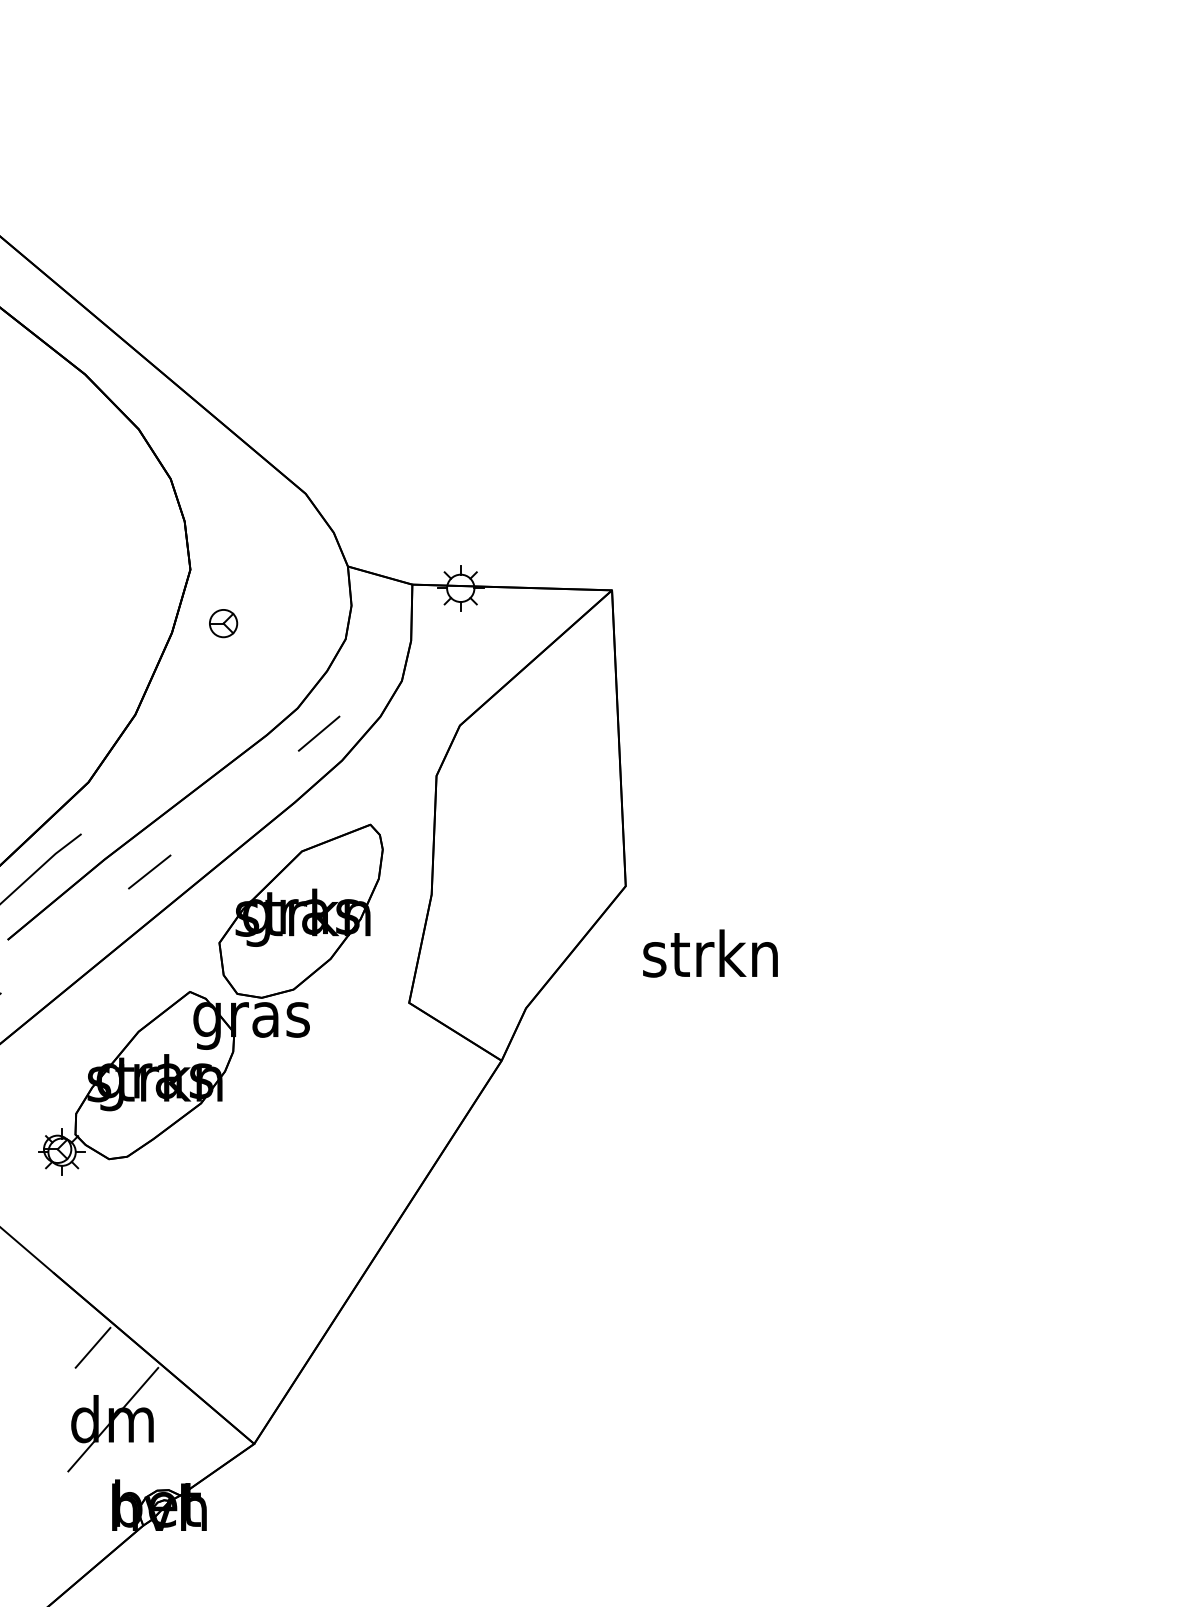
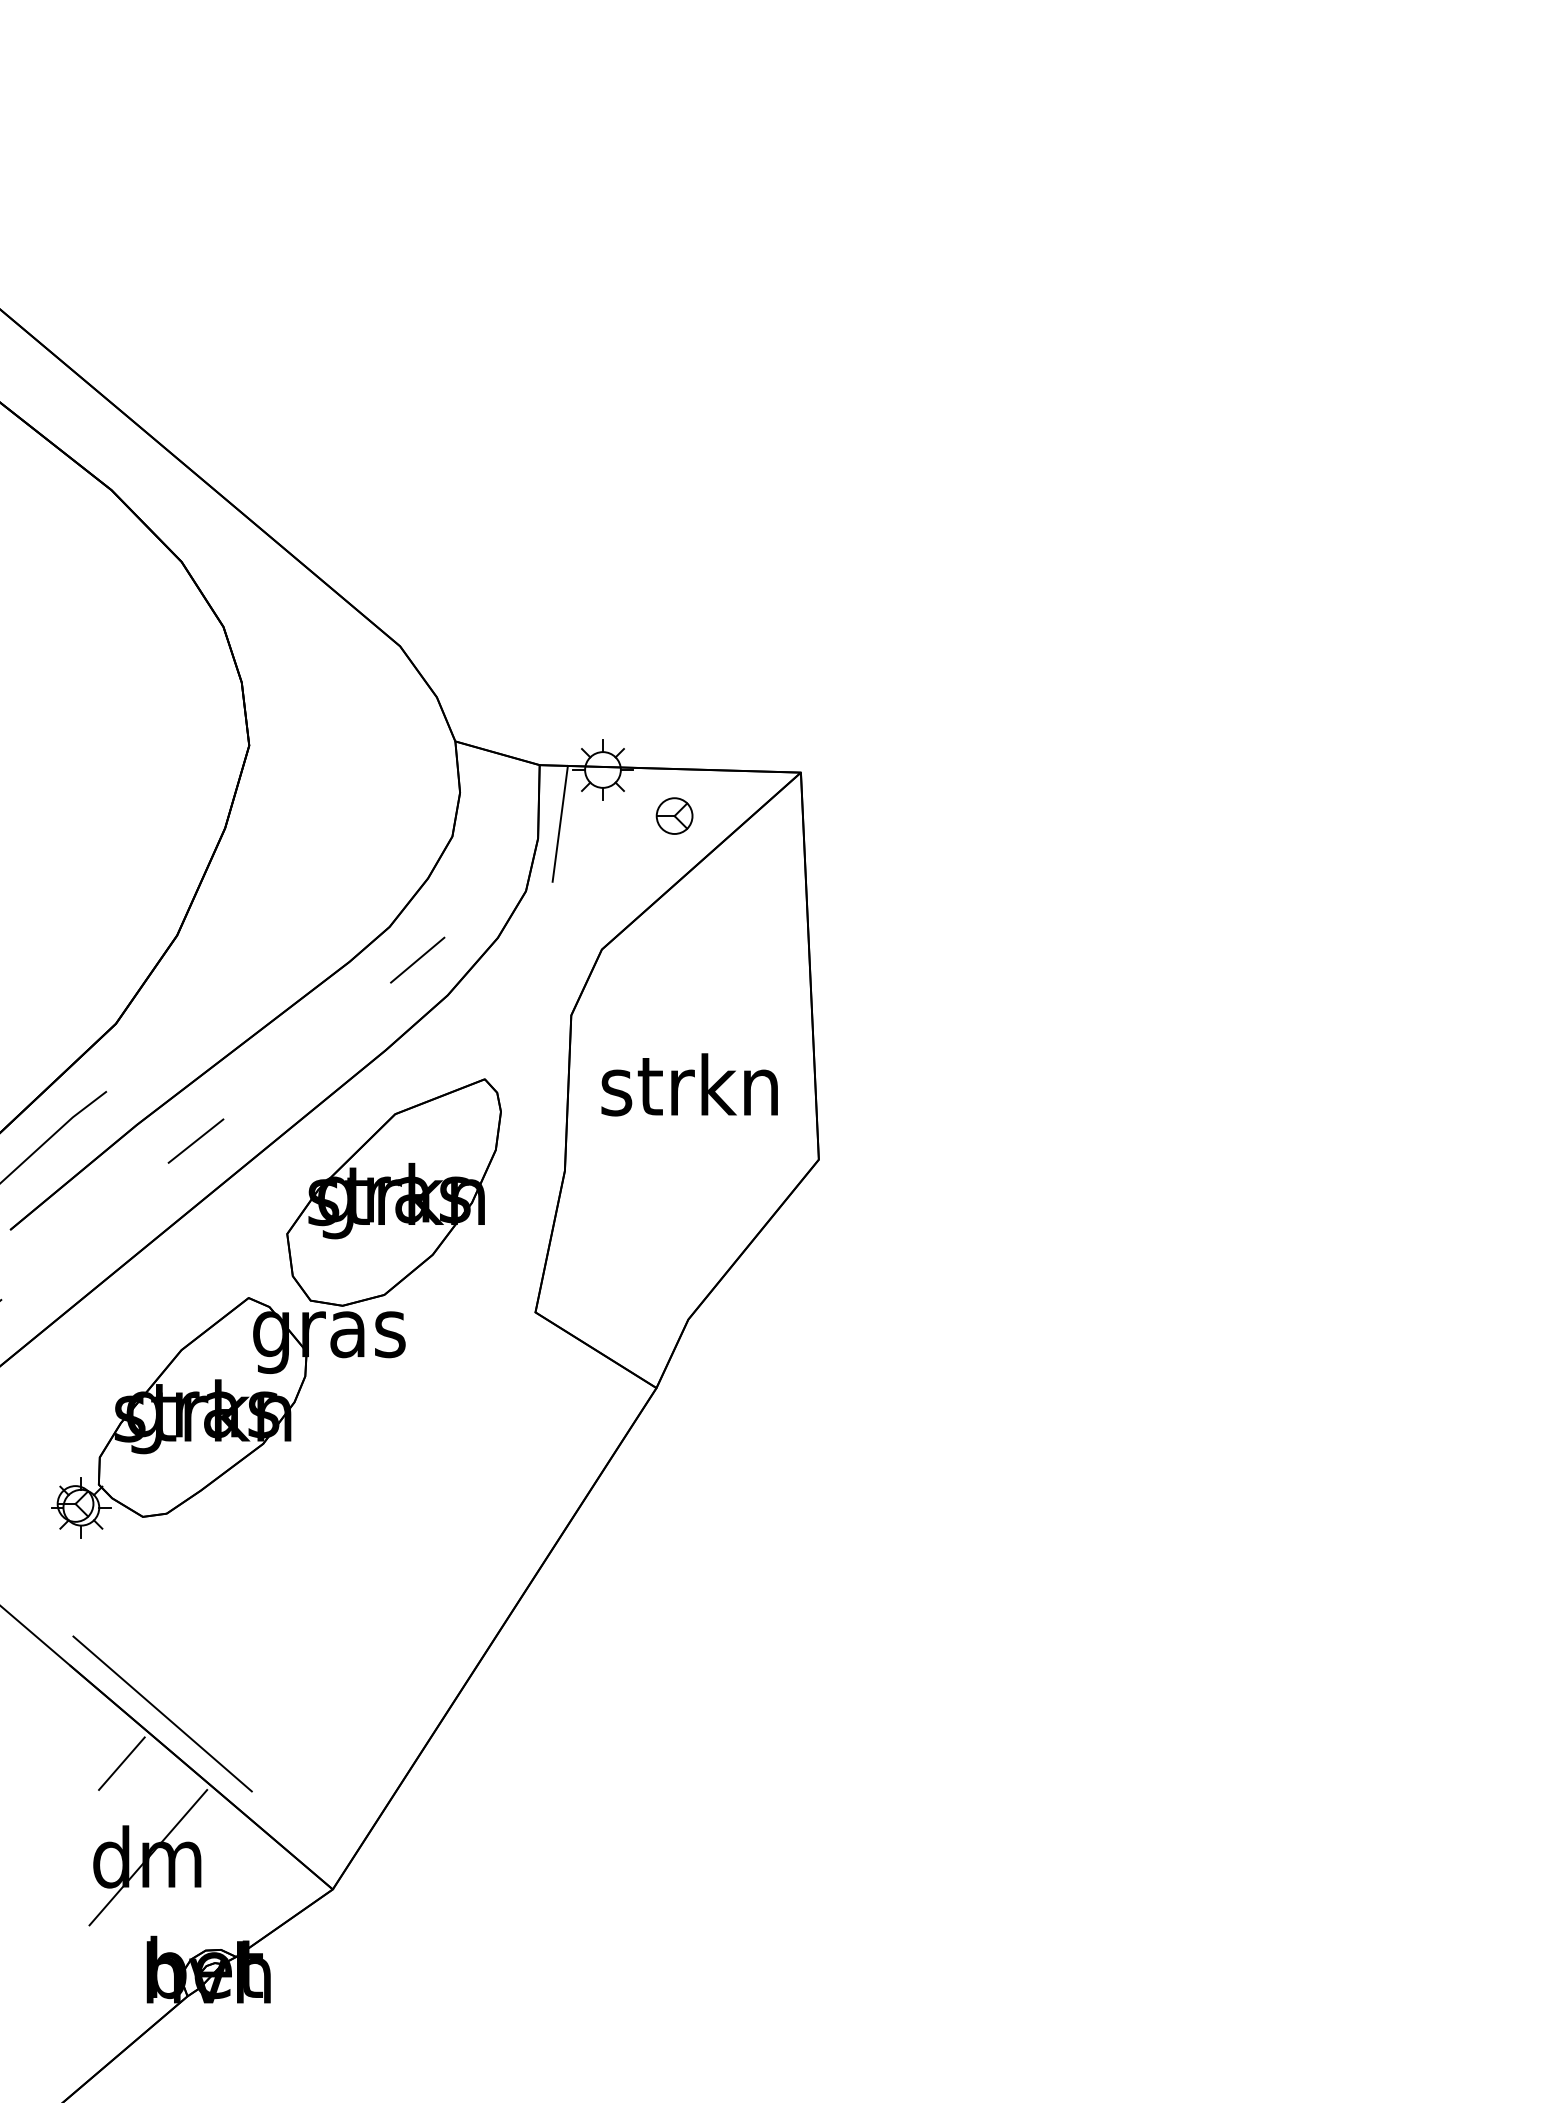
part: (223, 623) -> (674, 815), moved
line: (427, 629) -> (559, 823), added
text: (710, 953) -> (689, 1084), moved
line: (124, 1309) -> (162, 1713), added

